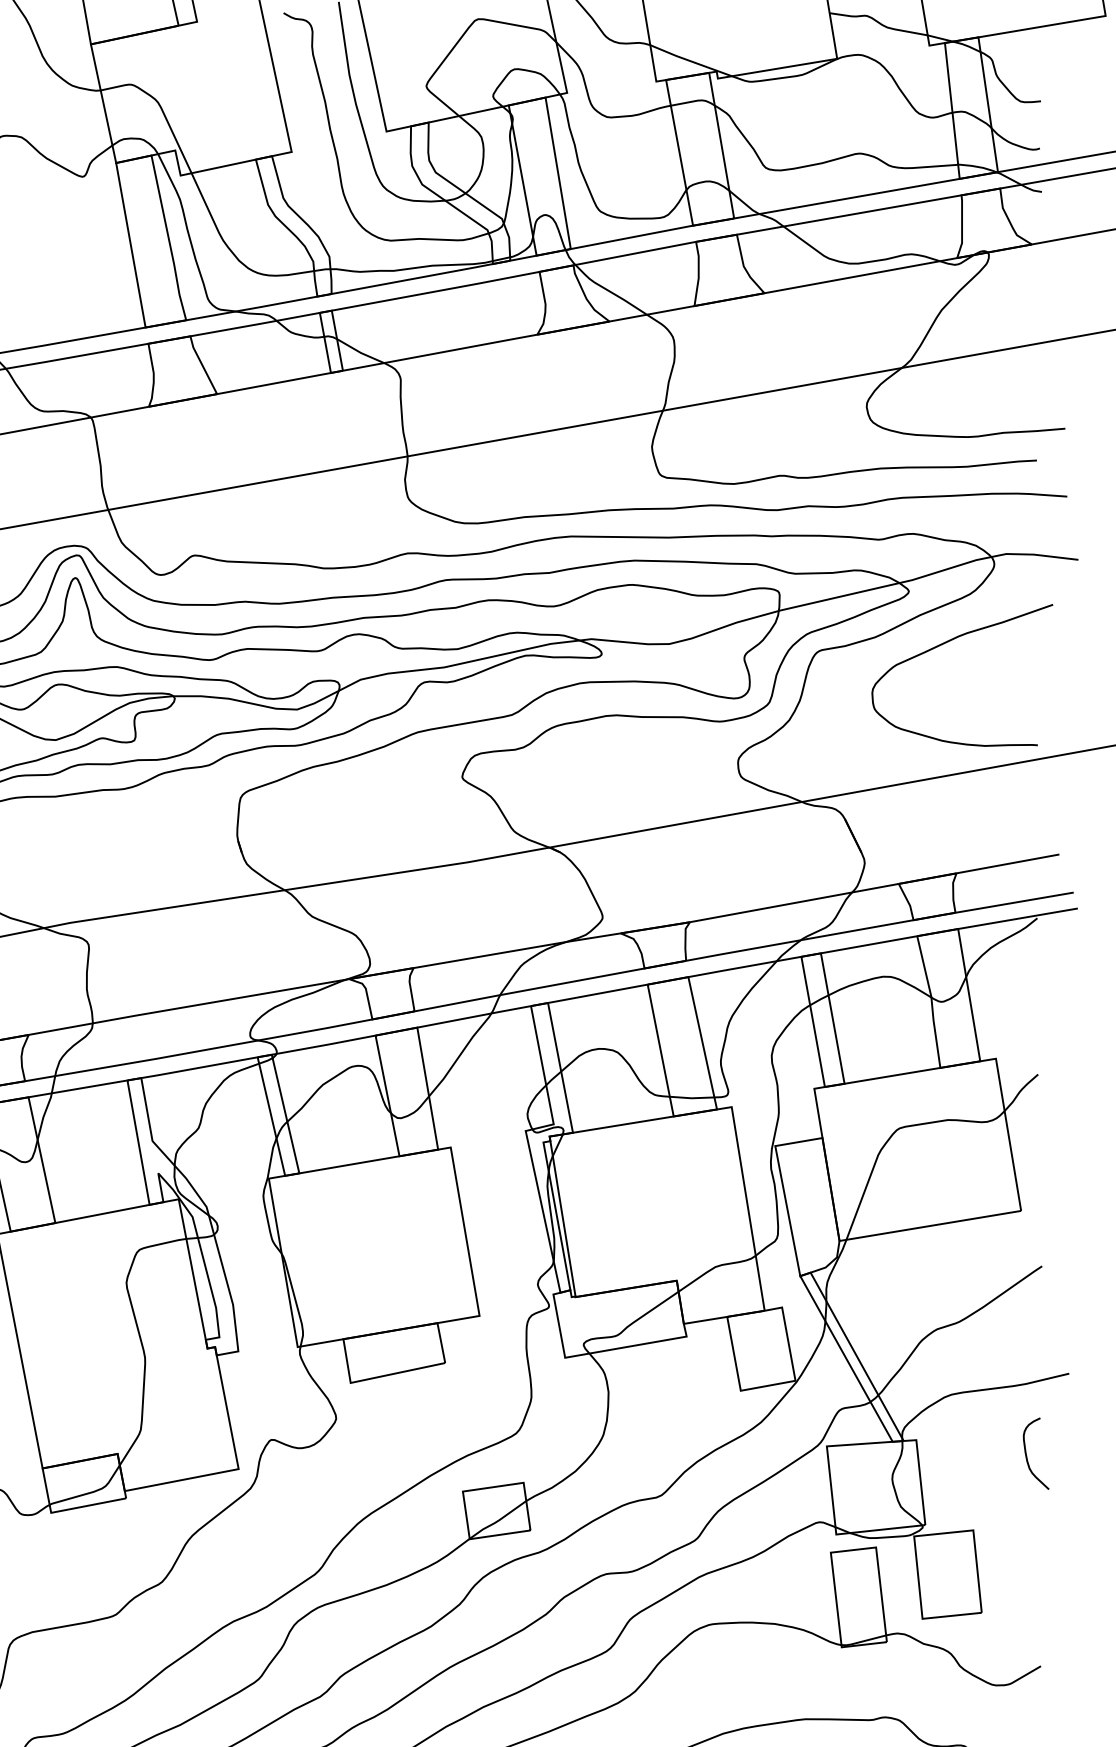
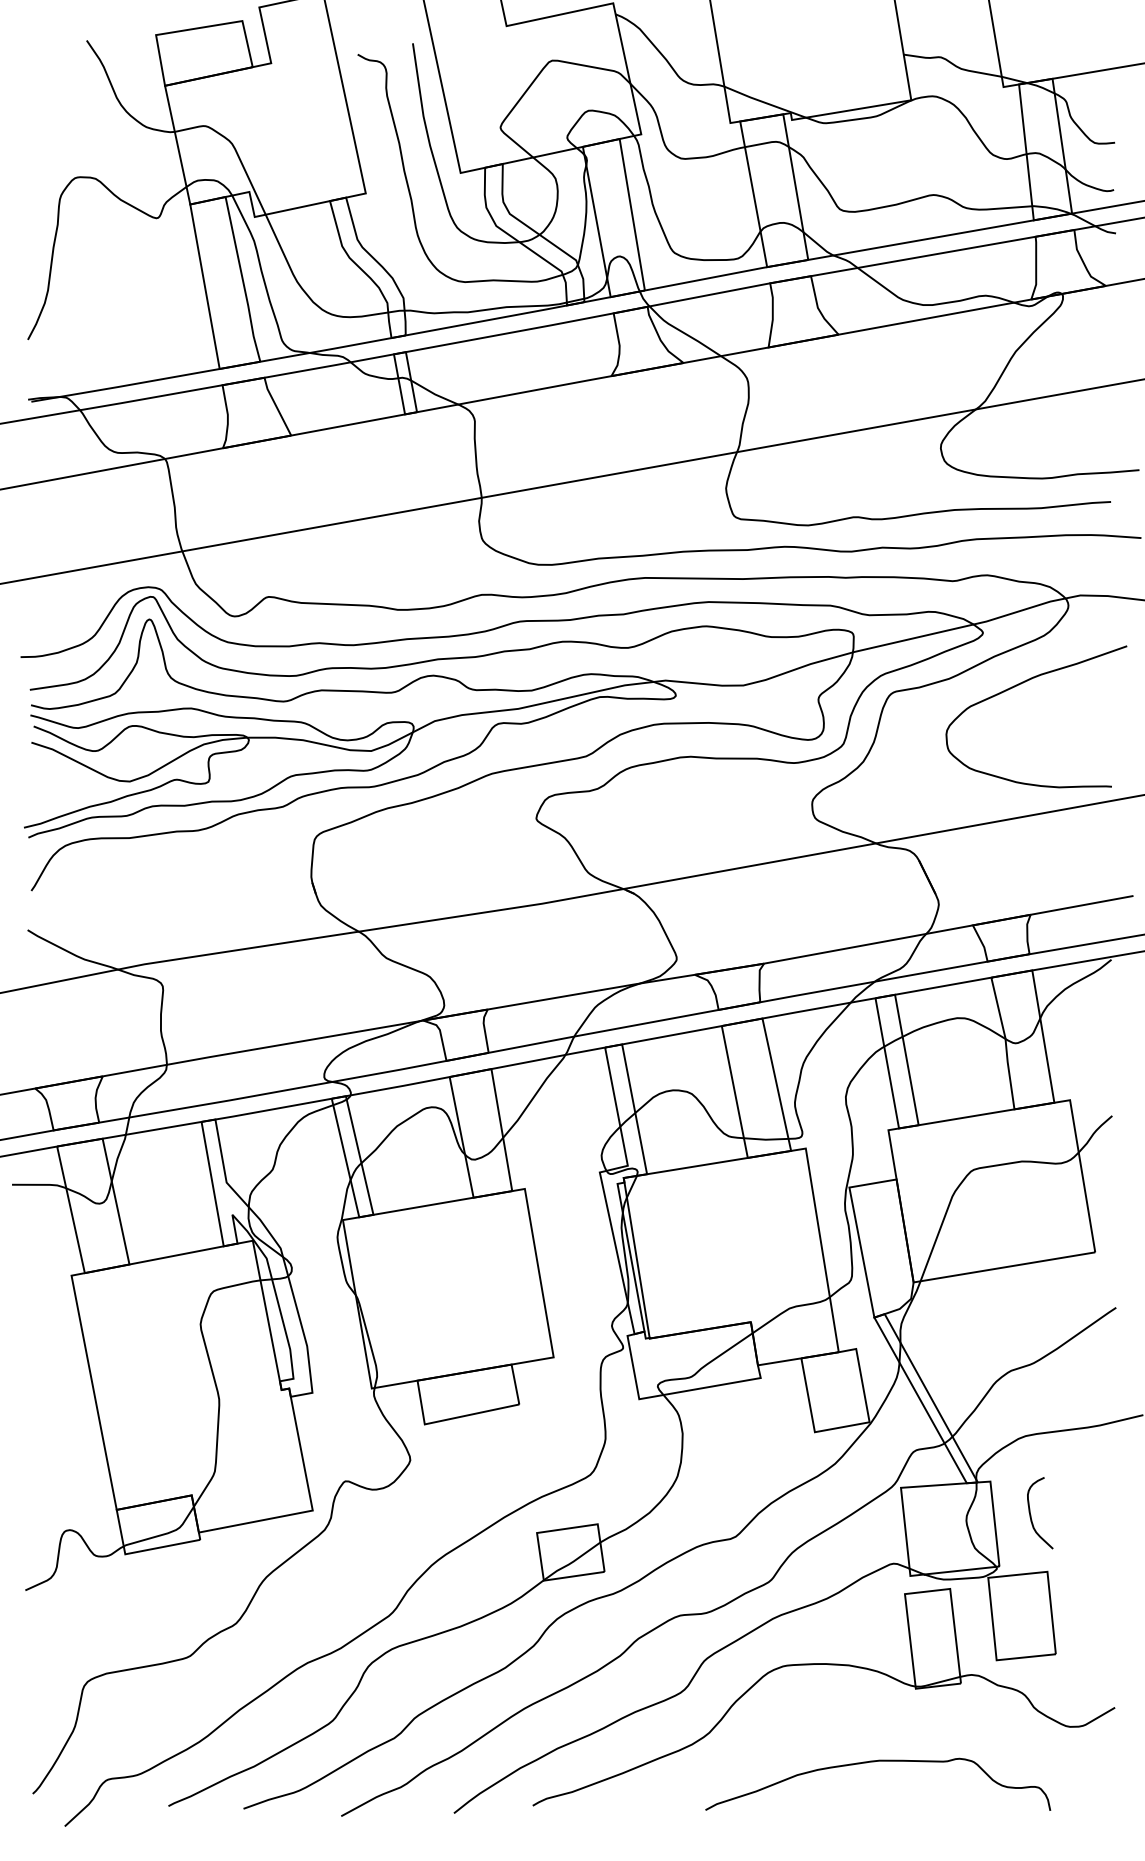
curve: (1027, 1455) -> (1031, 1514), moved

